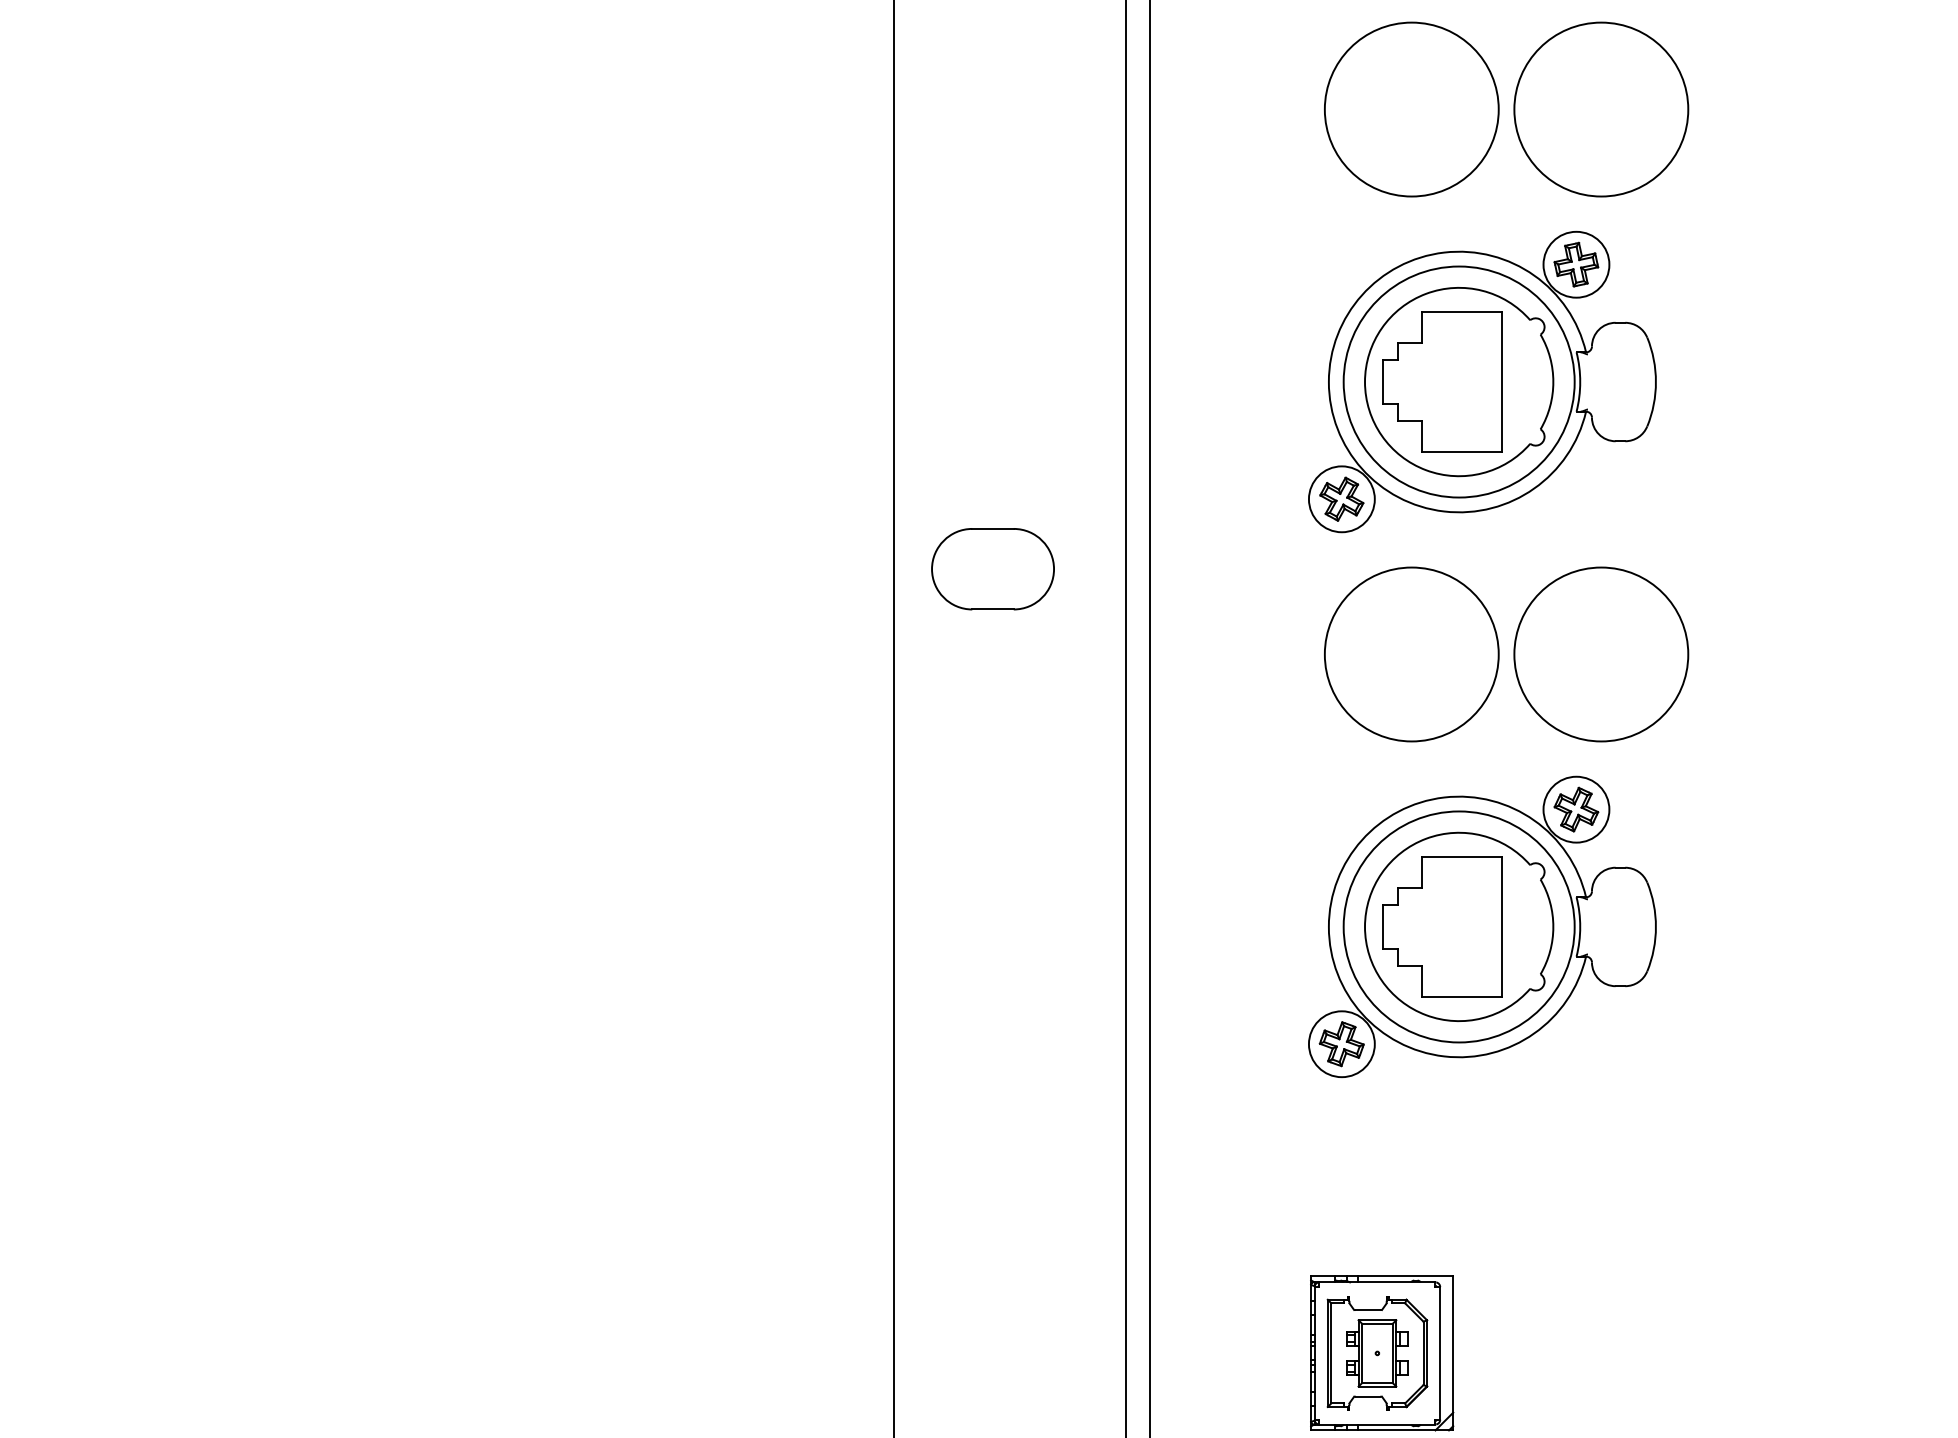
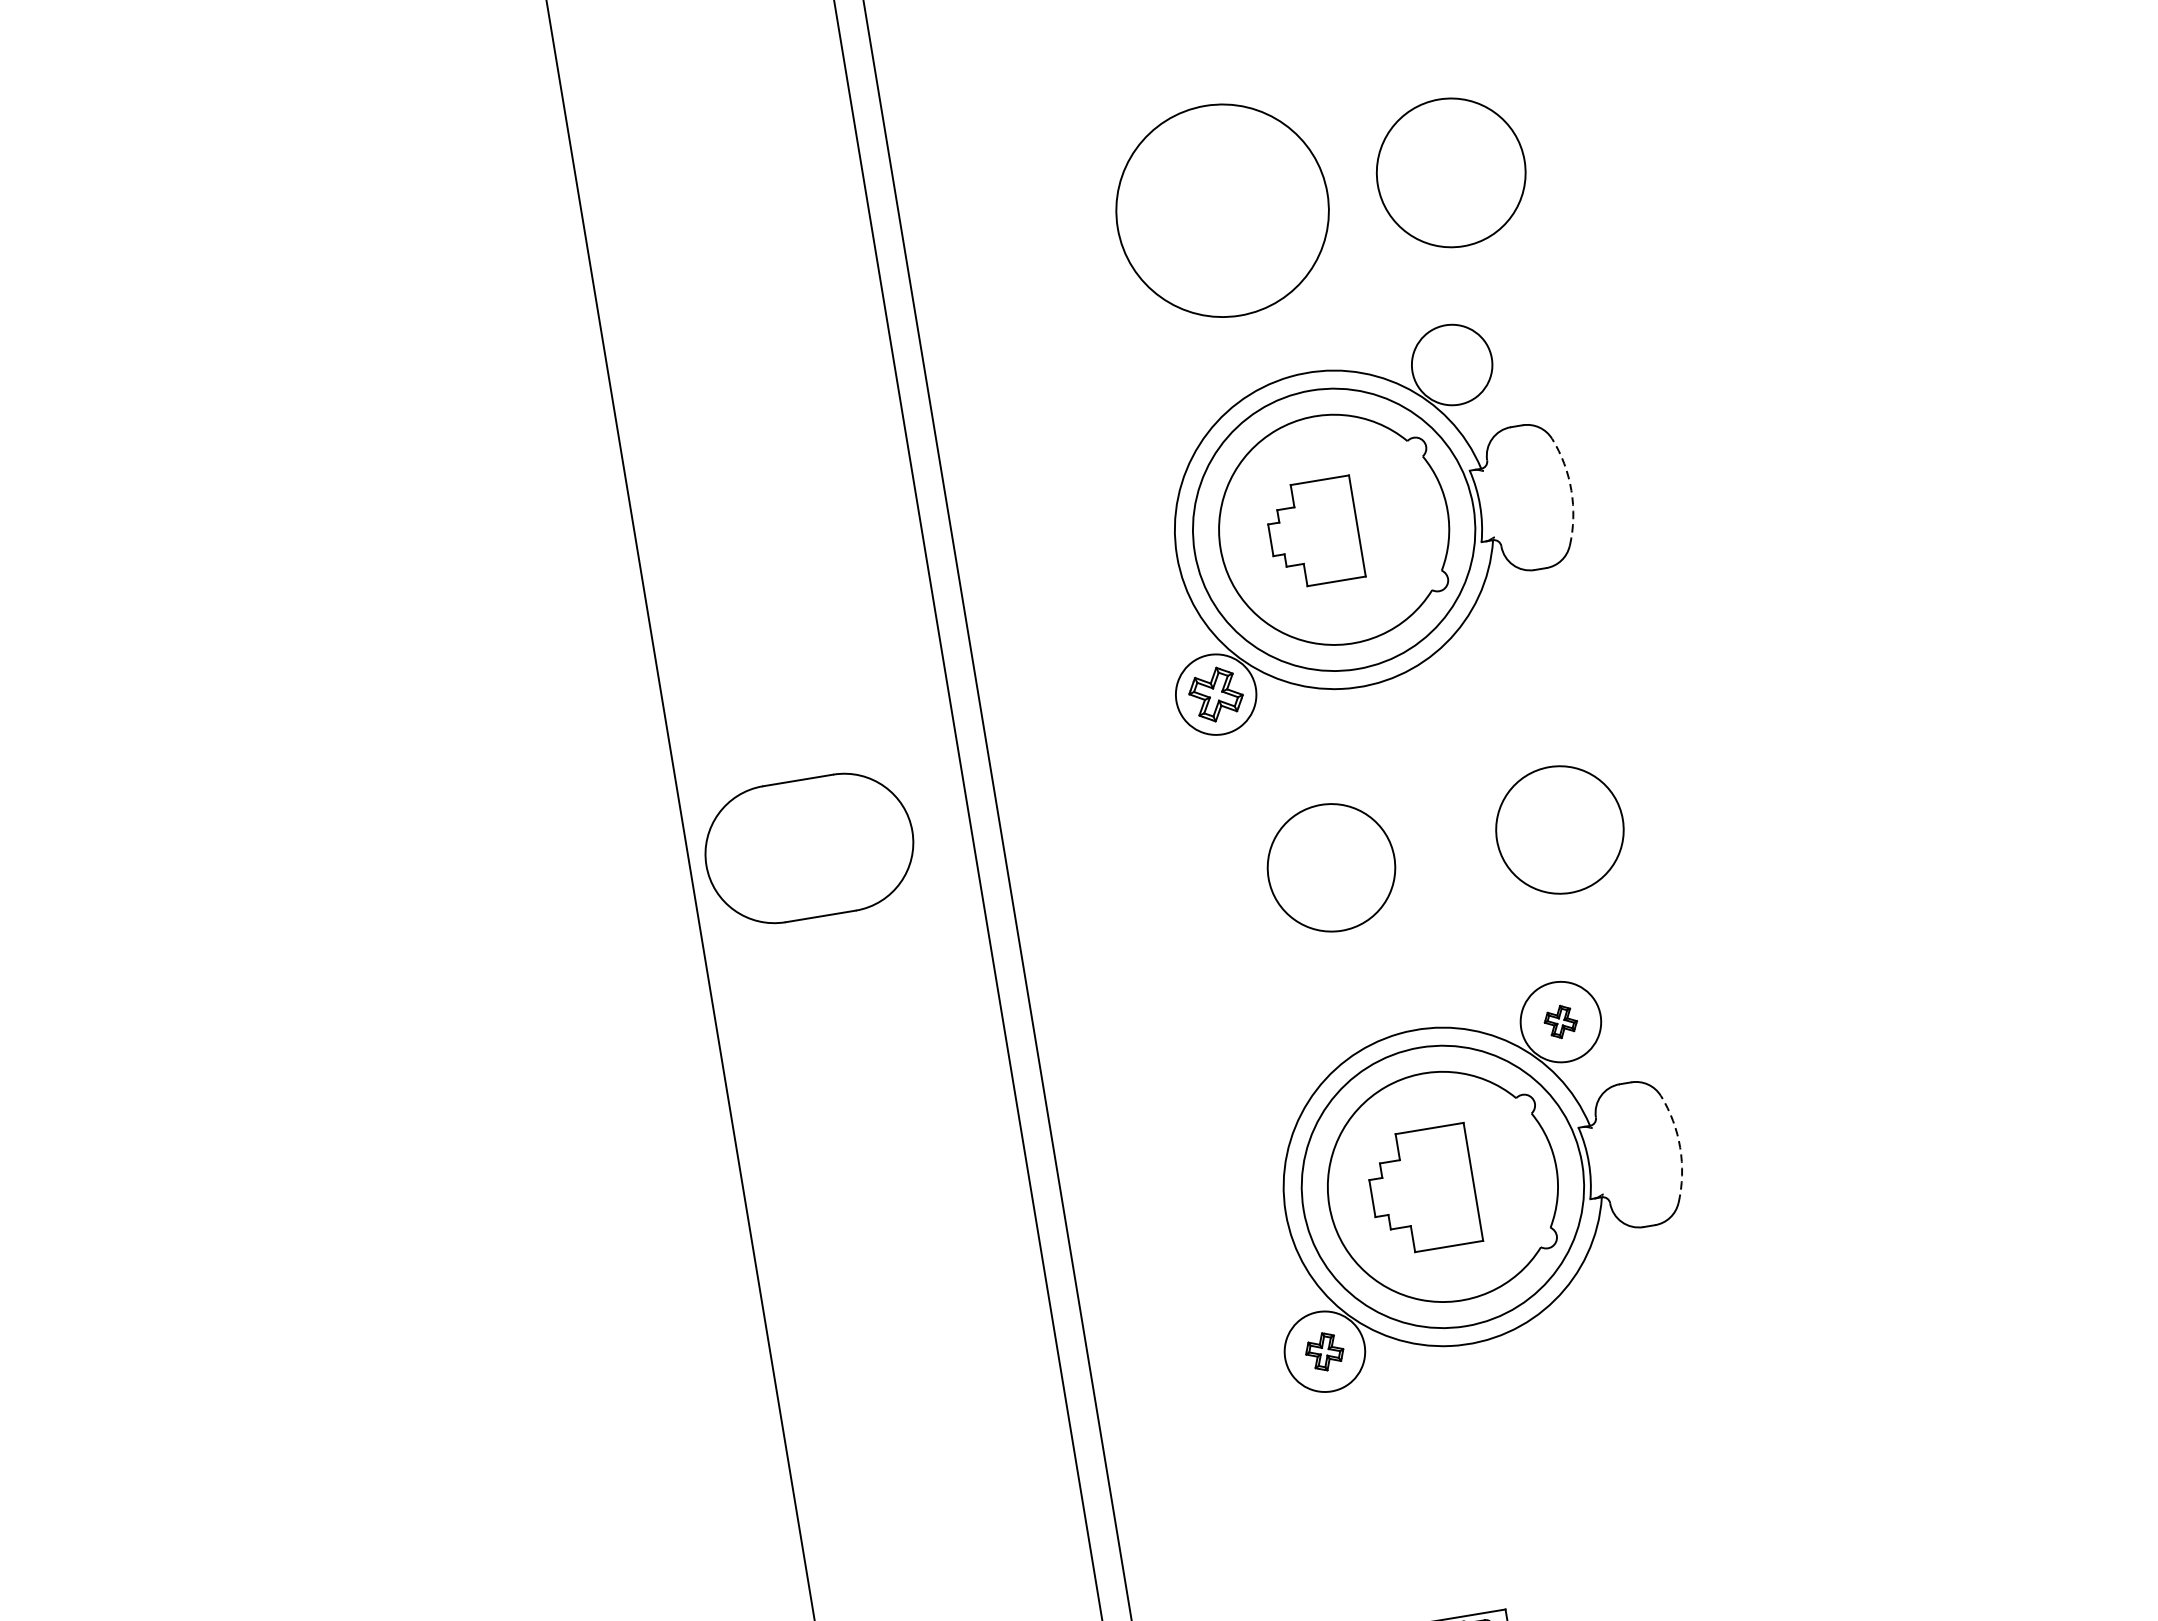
circle: (1601, 109) -> (1451, 172), size x0.7
part: (1576, 264) -> (1452, 364), removed
part: (1442, 381) -> (1313, 532), size x0.6
arc: (1655, 382) -> (1570, 491), solid -> dashed
part: (992, 569) -> (808, 849), size x1.4
circle: (1411, 654) -> (1331, 867), size x0.6
circle: (1601, 654) -> (1560, 829), size x0.6
part: (1576, 809) -> (1560, 1021), size x0.6
part: (1442, 926) -> (1422, 1189), size x0.7
arc: (1655, 926) -> (1679, 1147), solid -> dashed
part: (1341, 1044) -> (1324, 1352), size x0.7

